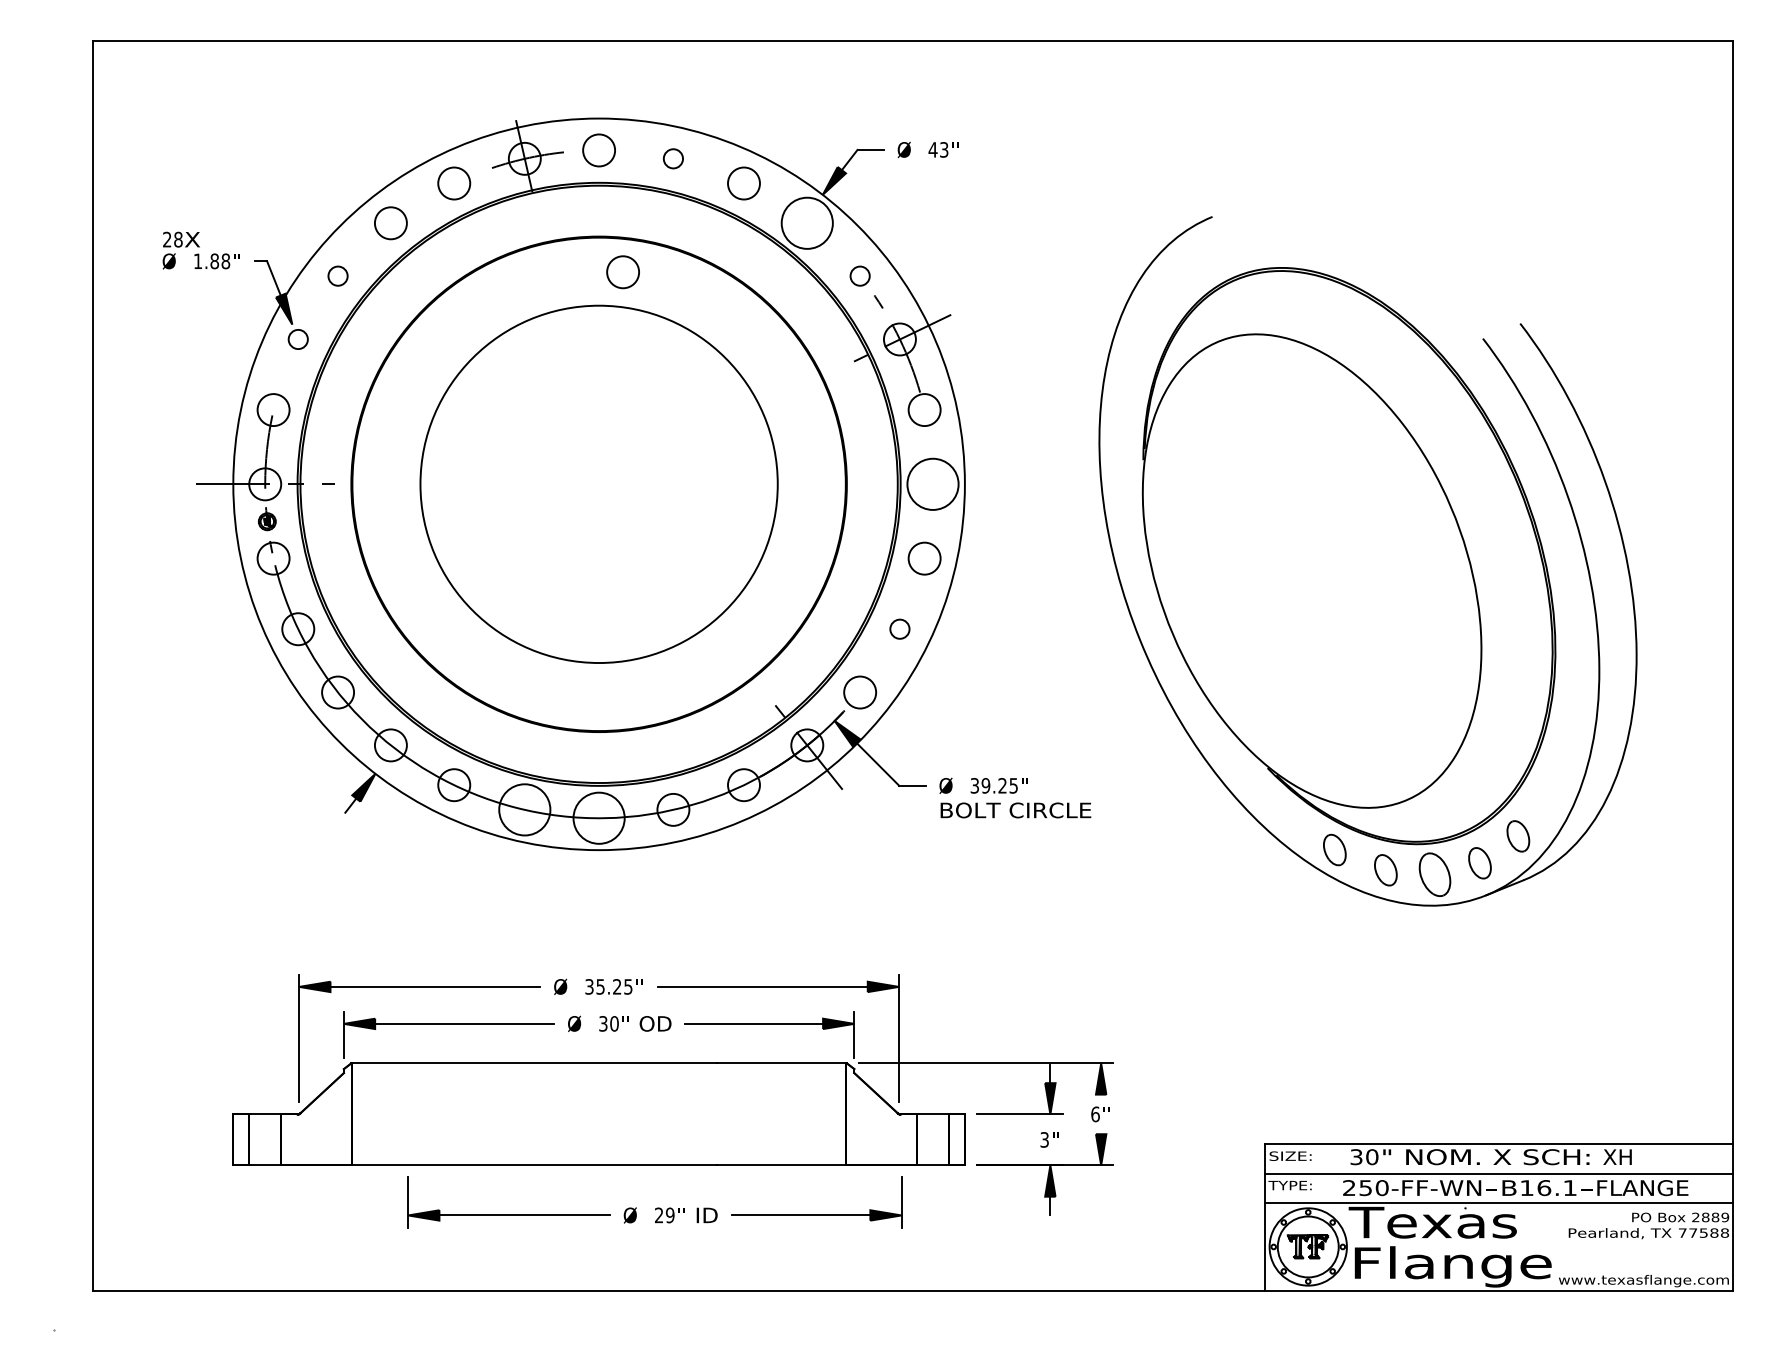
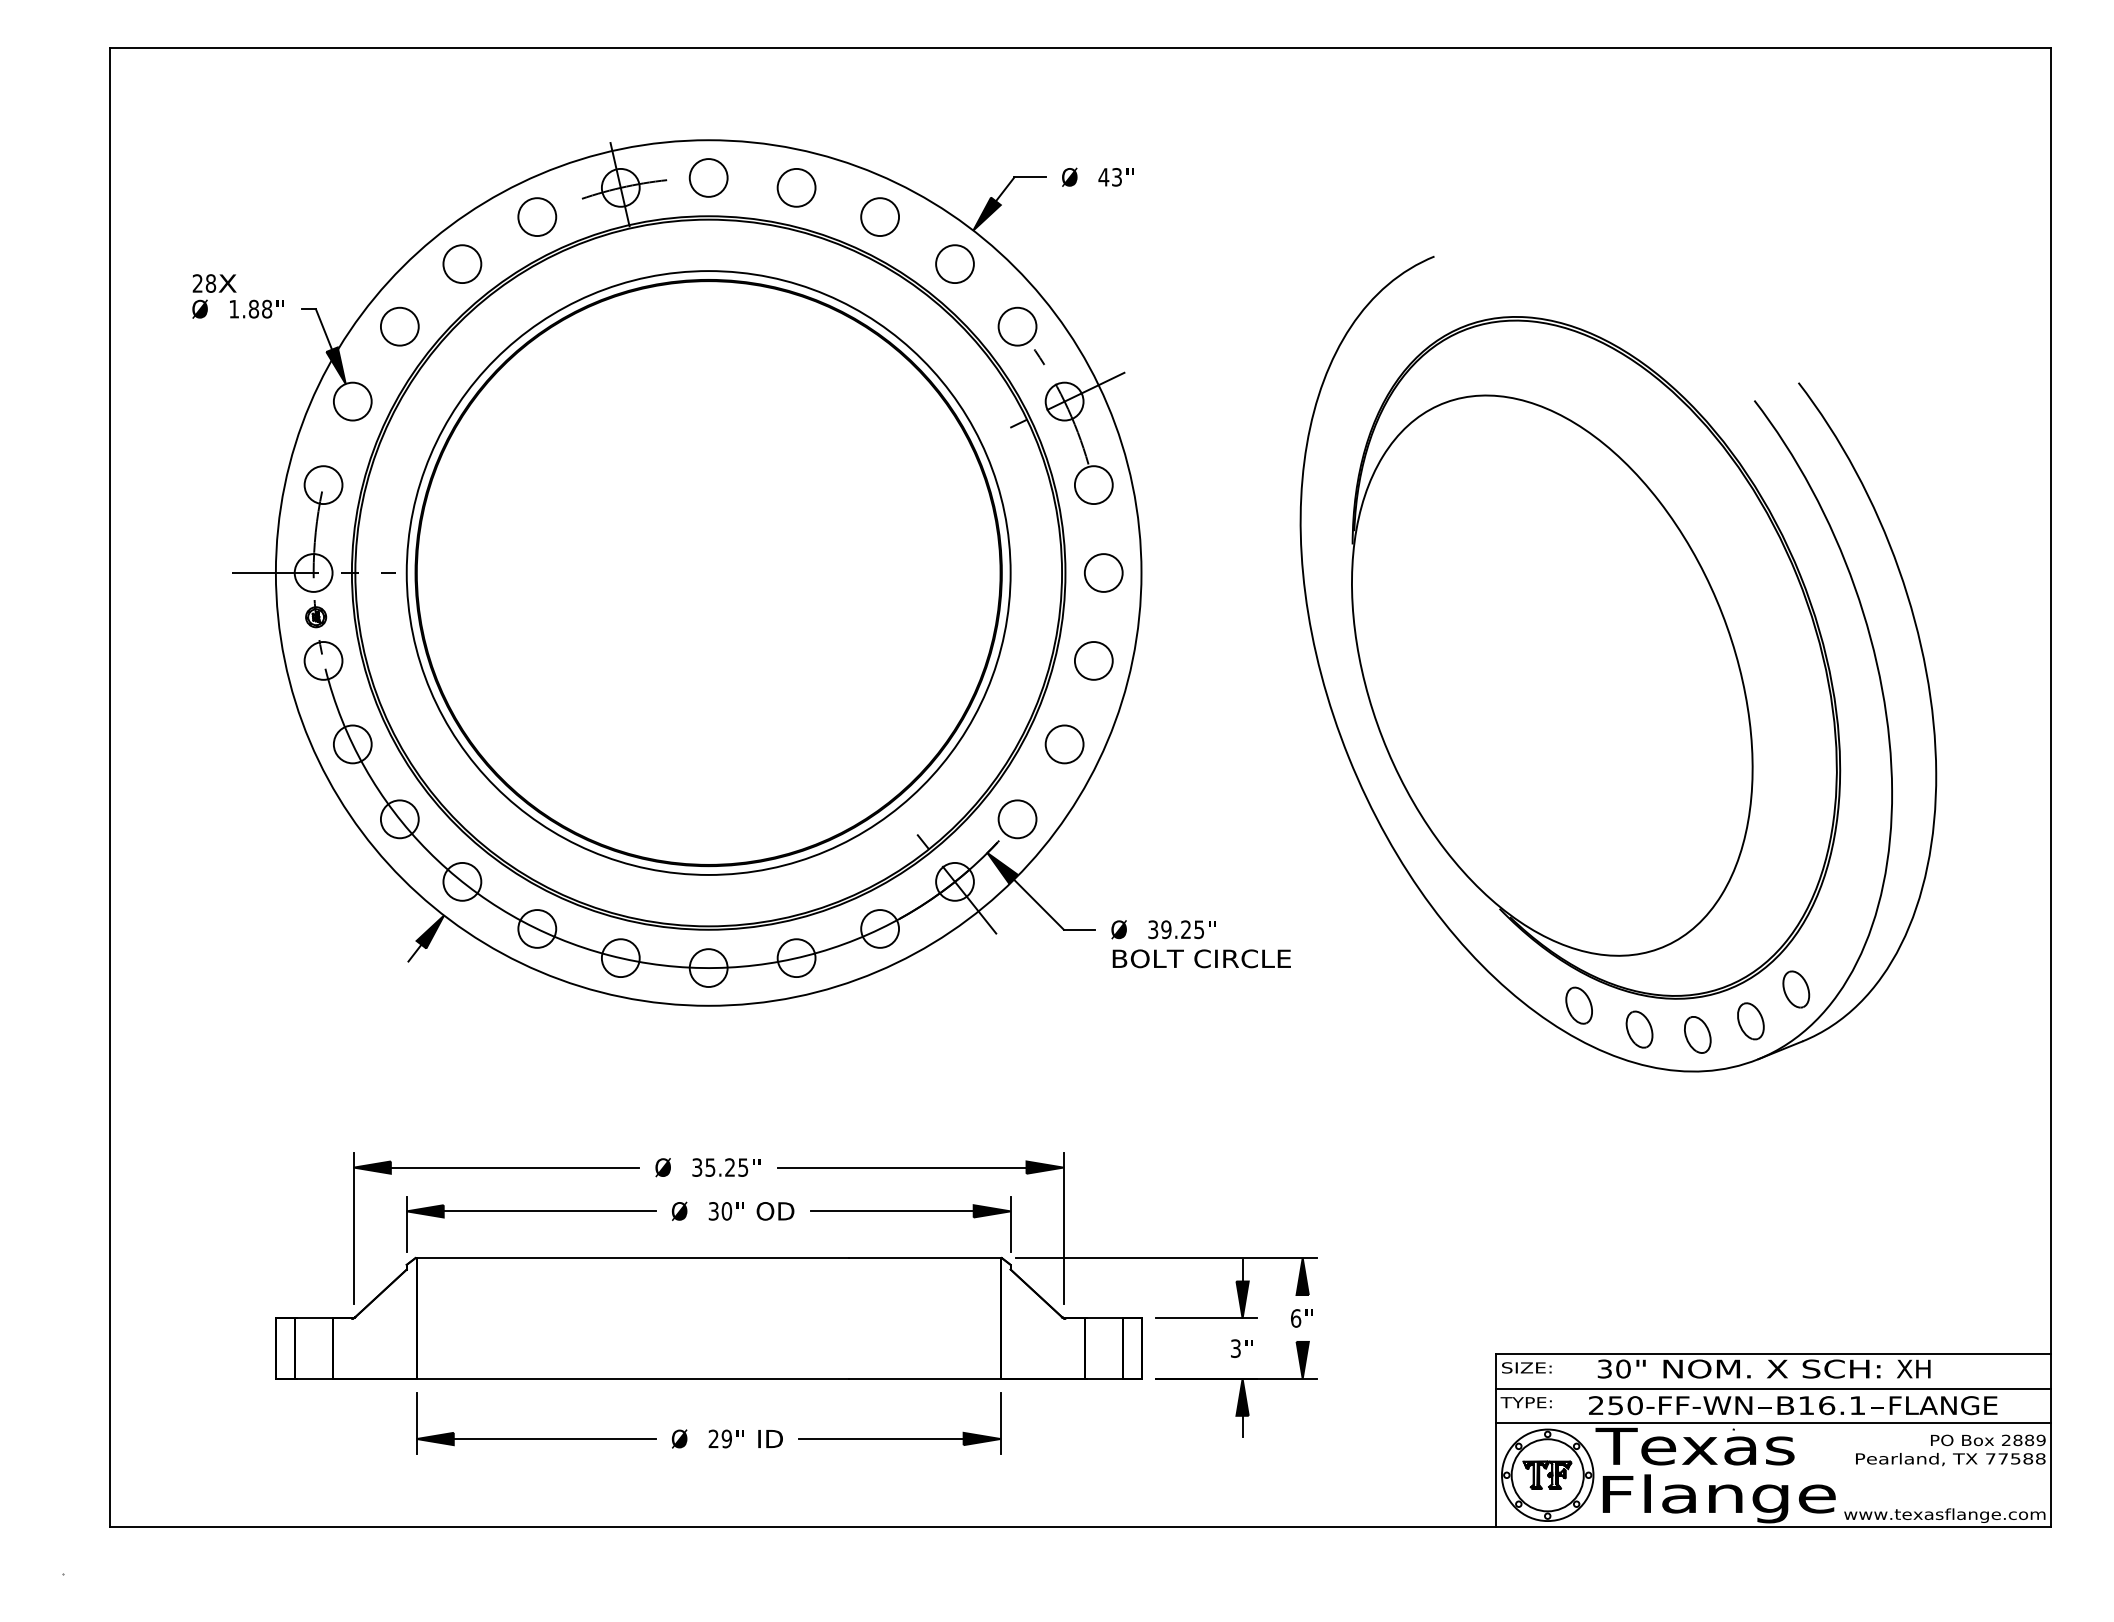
circle: (673, 158) -> (796, 187), size x1.67
circle: (806, 223) -> (954, 264), size x0.62
circle: (622, 271) -> (736, 321), removed
circle: (337, 276) -> (399, 326), size x1.67
circle: (860, 276) -> (1017, 326), size x1.67
circle: (298, 339) -> (352, 401), size x1.67
circle: (598, 483) -> (708, 572), size x1.43
circle: (932, 483) -> (1103, 572), size x0.62
circle: (899, 629) -> (1064, 744), size x1.67
circle: (524, 810) -> (620, 958), size x0.62
circle: (598, 817) -> (708, 967), size x0.62
part: (1434, 874) -> (1697, 1034), size x0.71
part: (657, 1207) -> (711, 1429), moved

